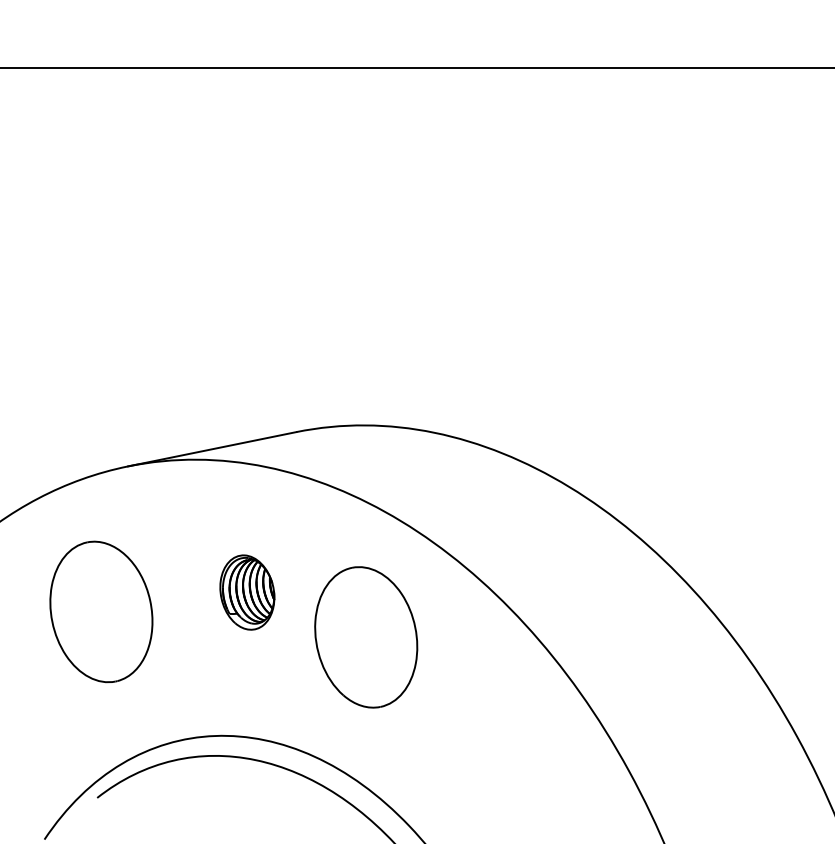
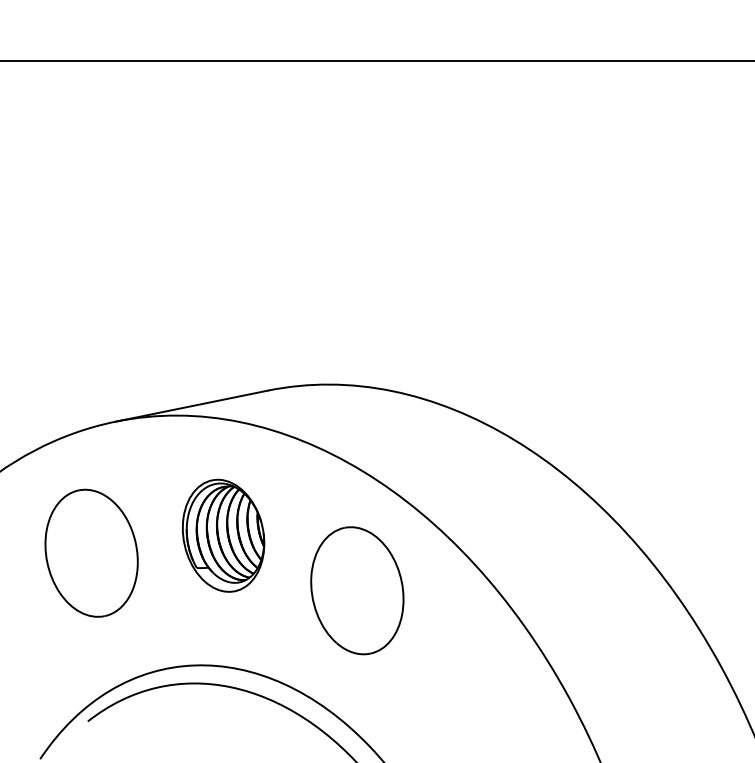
part: (247, 592) -> (223, 535), size x1.67
part: (366, 637) -> (357, 590), moved

